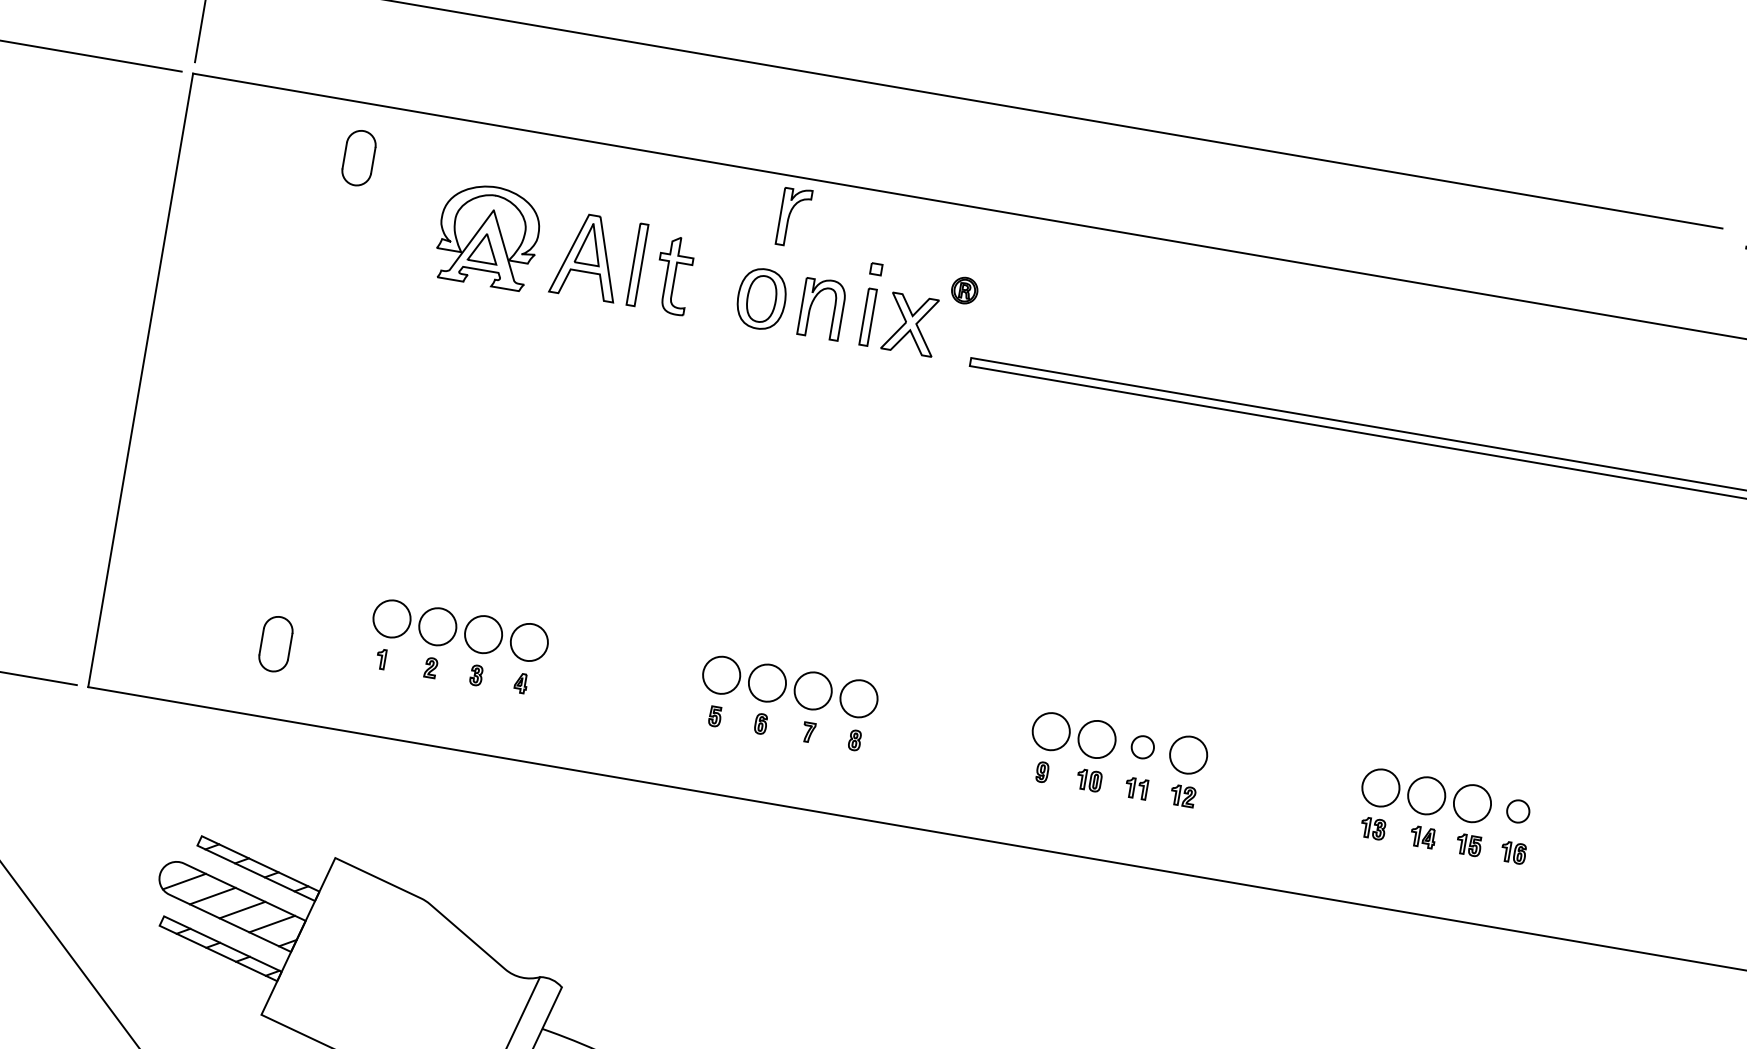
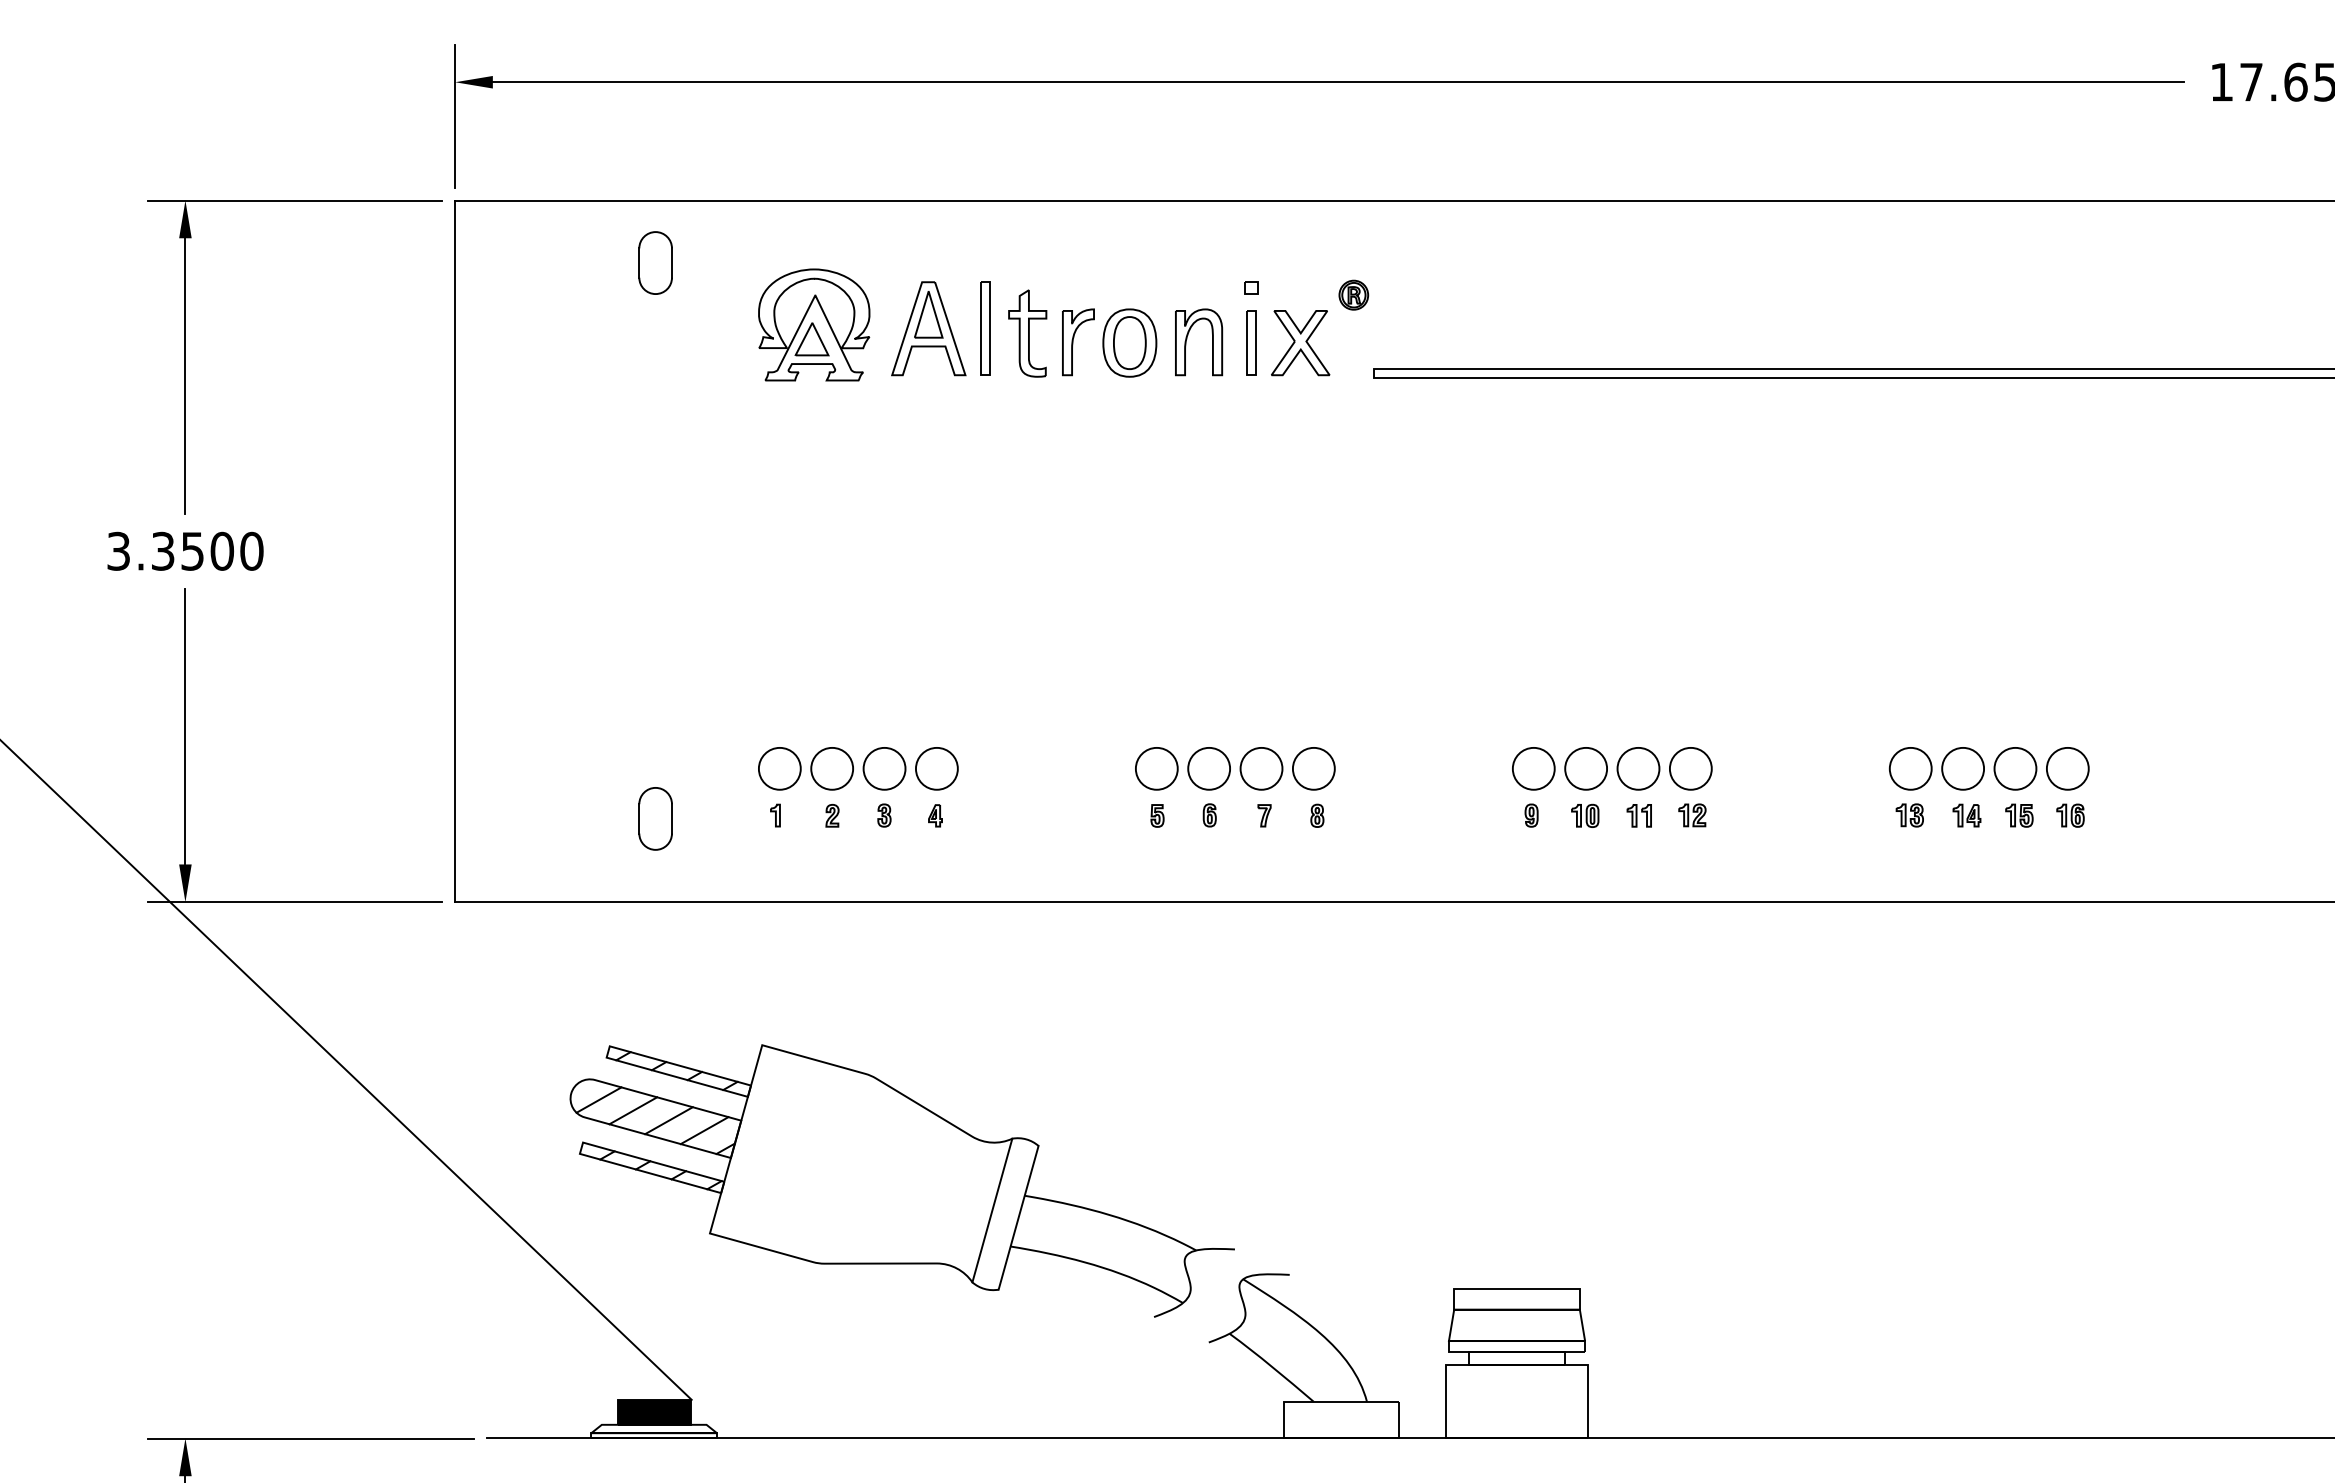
part: (794, 217) -> (1078, 342), moved
circle: (1142, 747) -> (1638, 768), size x1.67
circle: (1518, 811) -> (2067, 768), size x1.67

